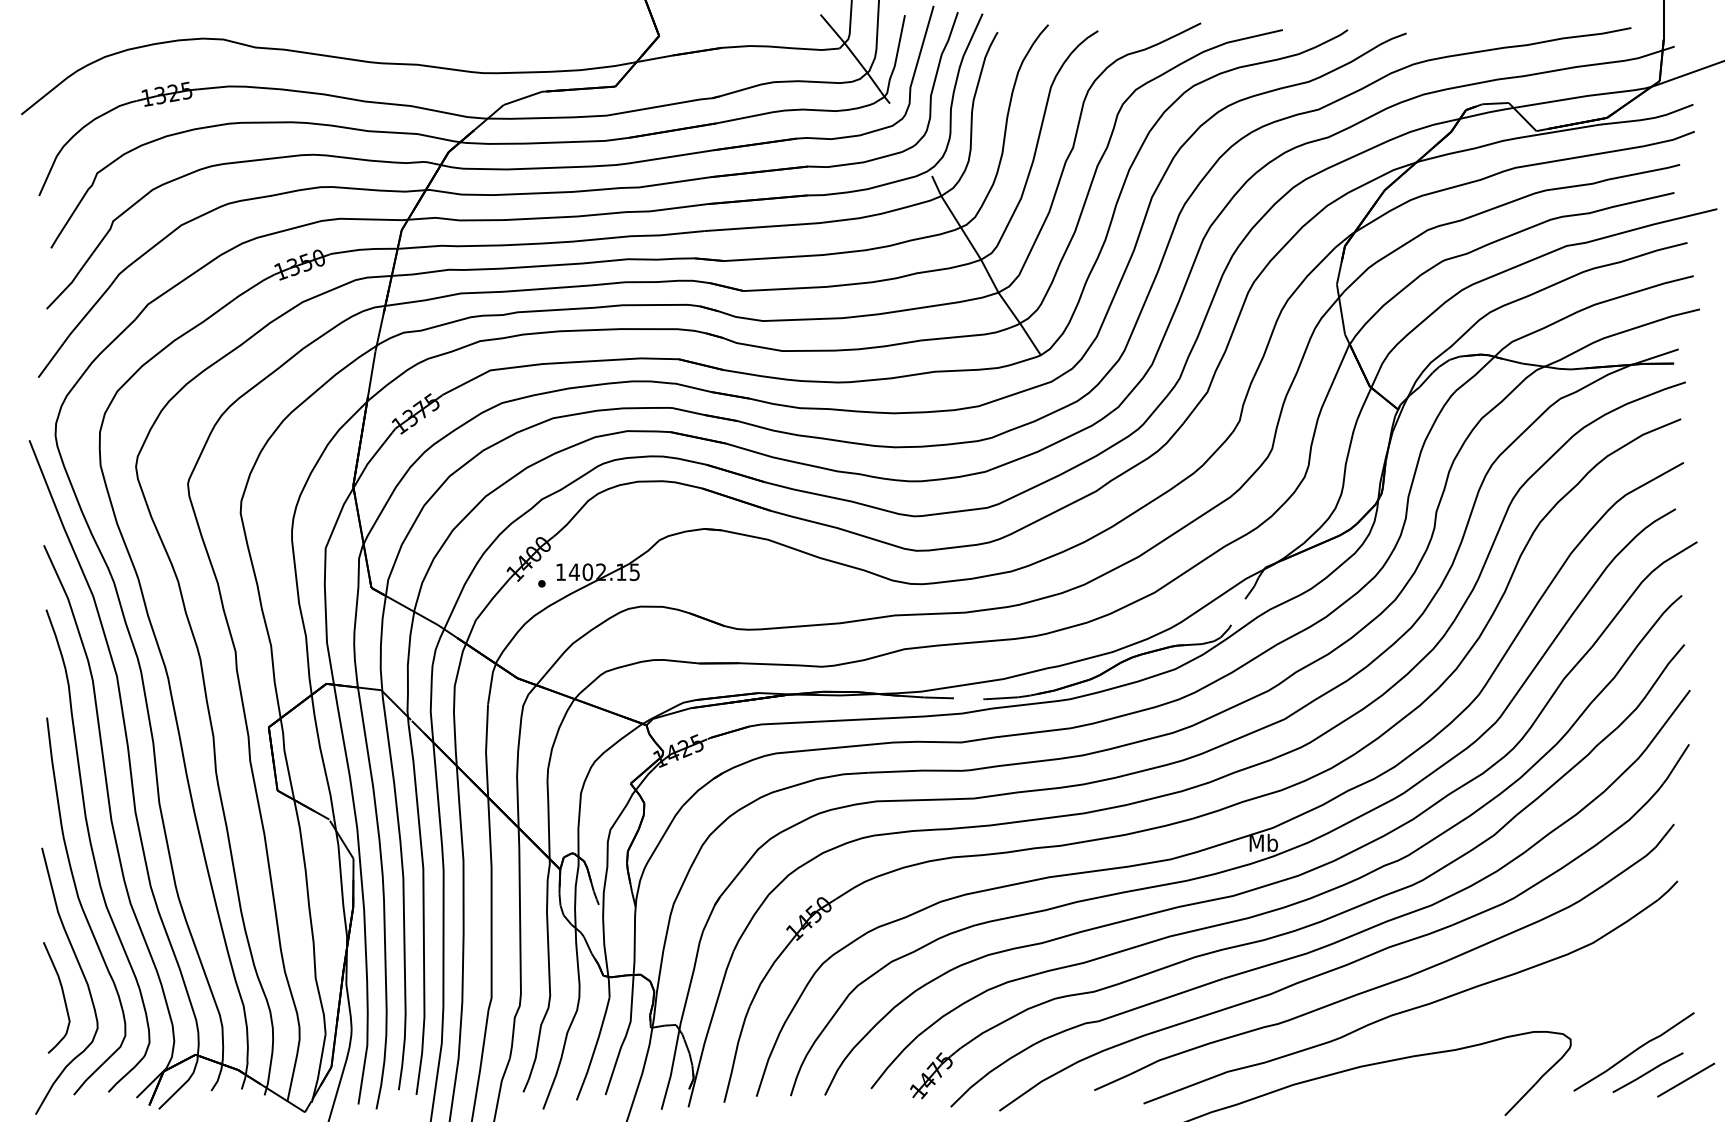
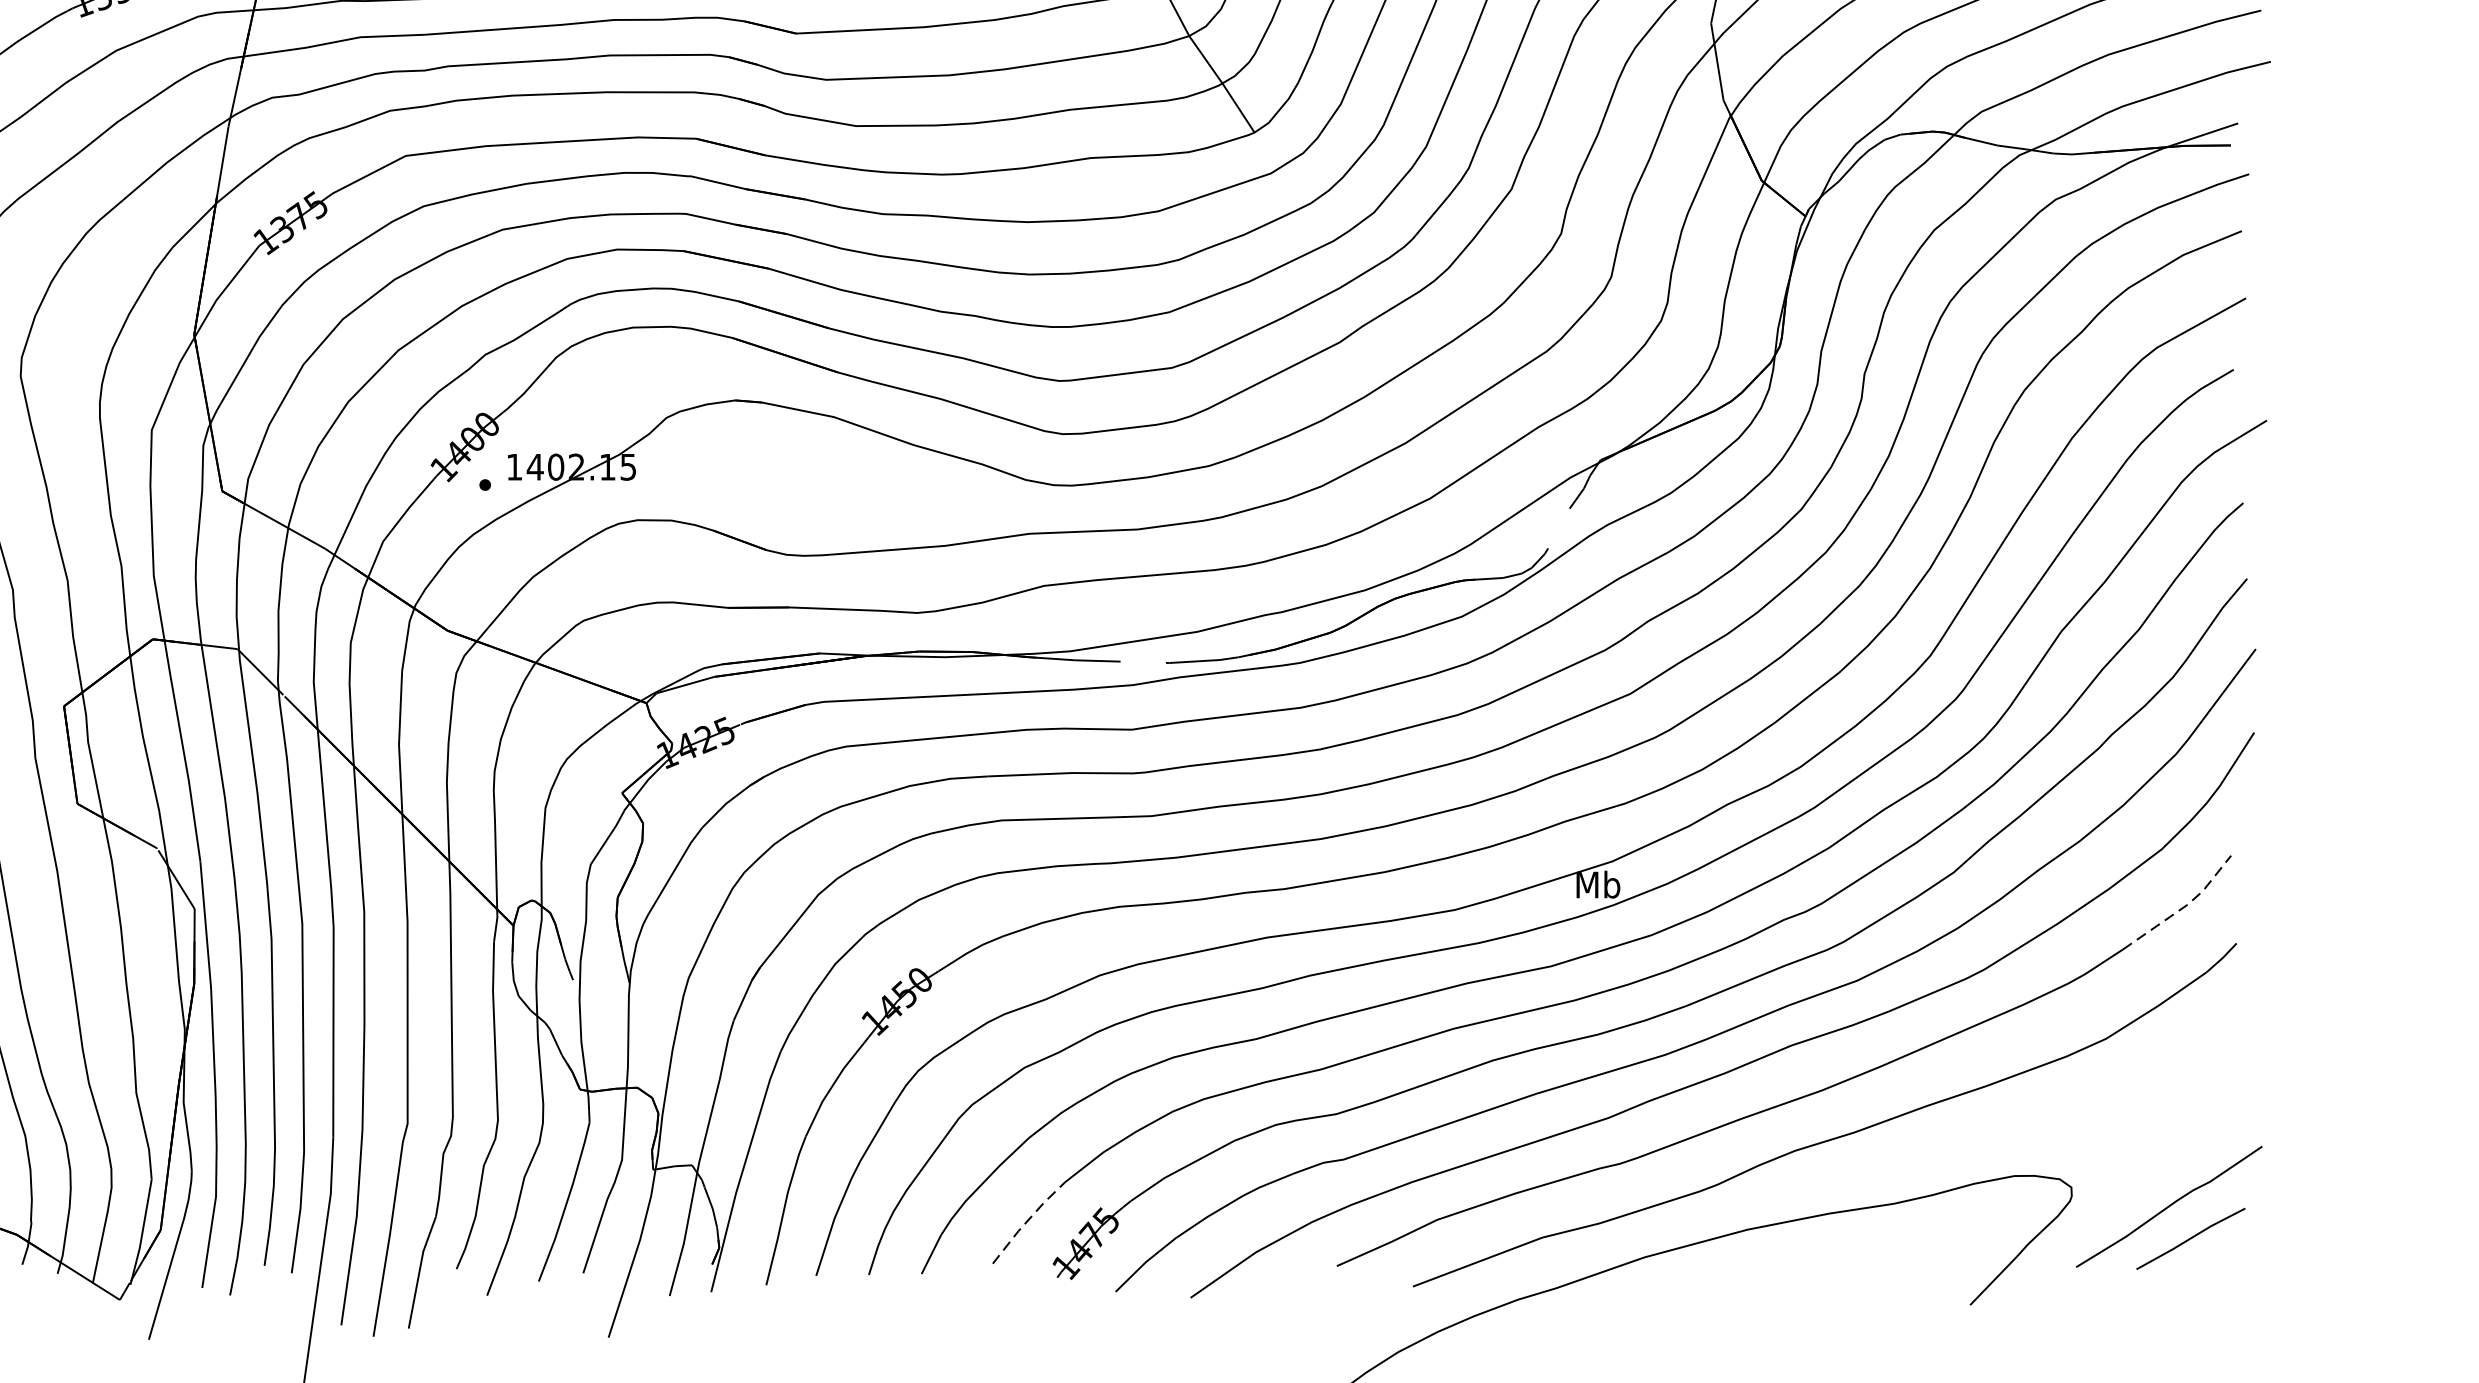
line: (1643, 857) -> (2183, 907), solid -> dashed
line: (893, 1061) -> (1027, 1221), solid -> dashed
line: (1686, 1079) -> (2250, 1249), removed

